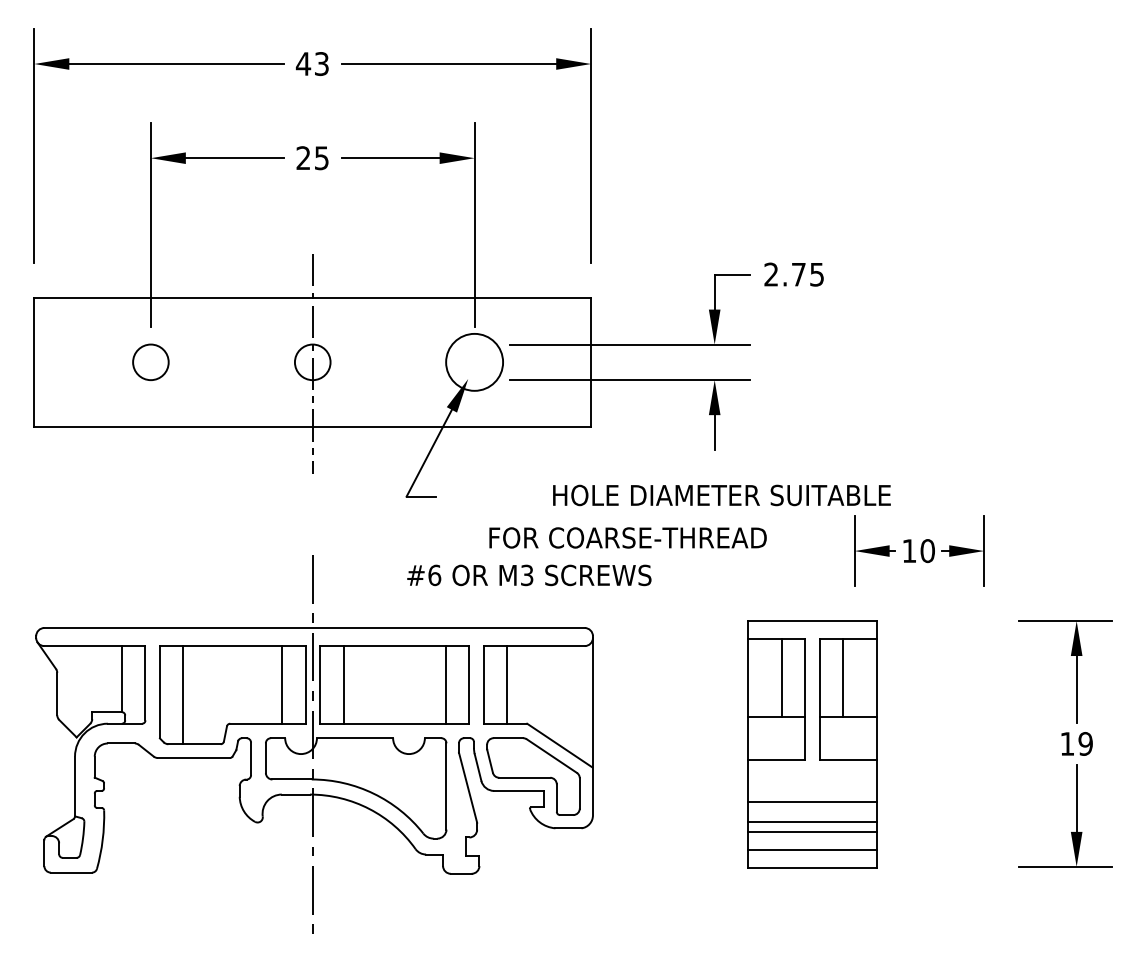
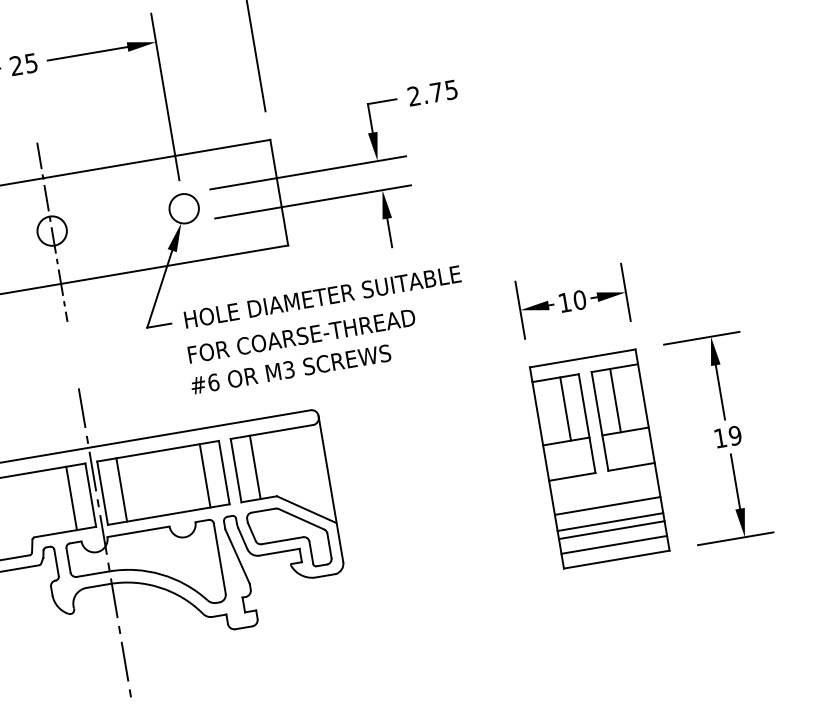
circle: (474, 362) -> (184, 208), size x0.62
text: (721, 495) -> (322, 297), moved
text: (627, 537) -> (301, 335), moved
text: (529, 575) -> (291, 369), moved
part: (812, 744) -> (599, 459), moved

